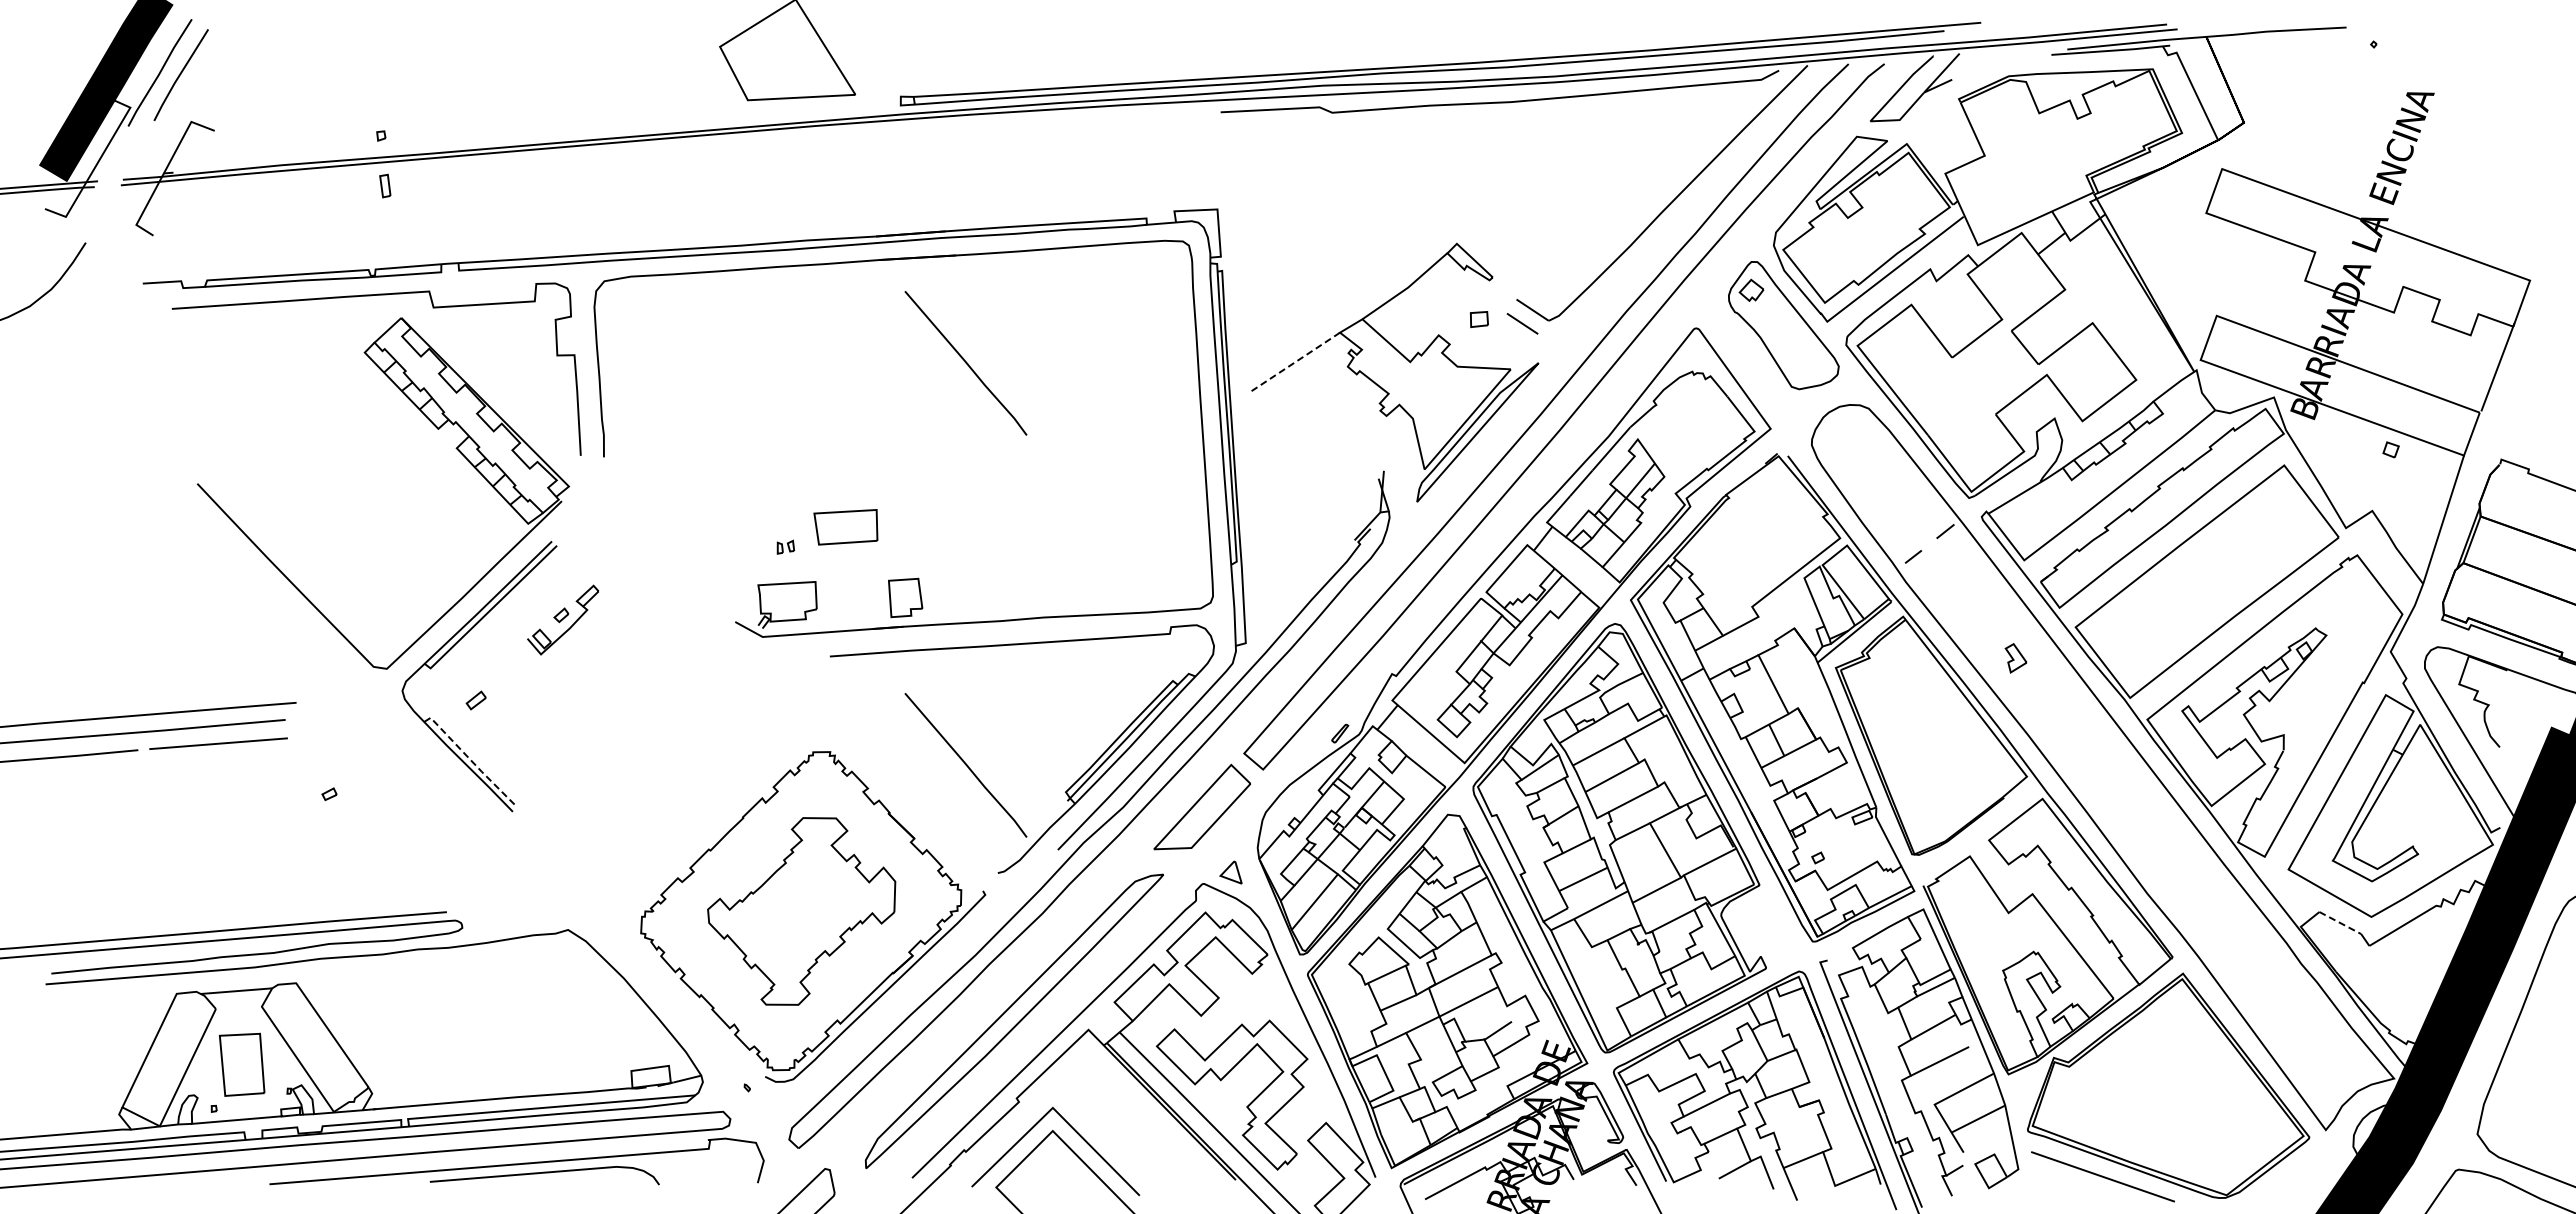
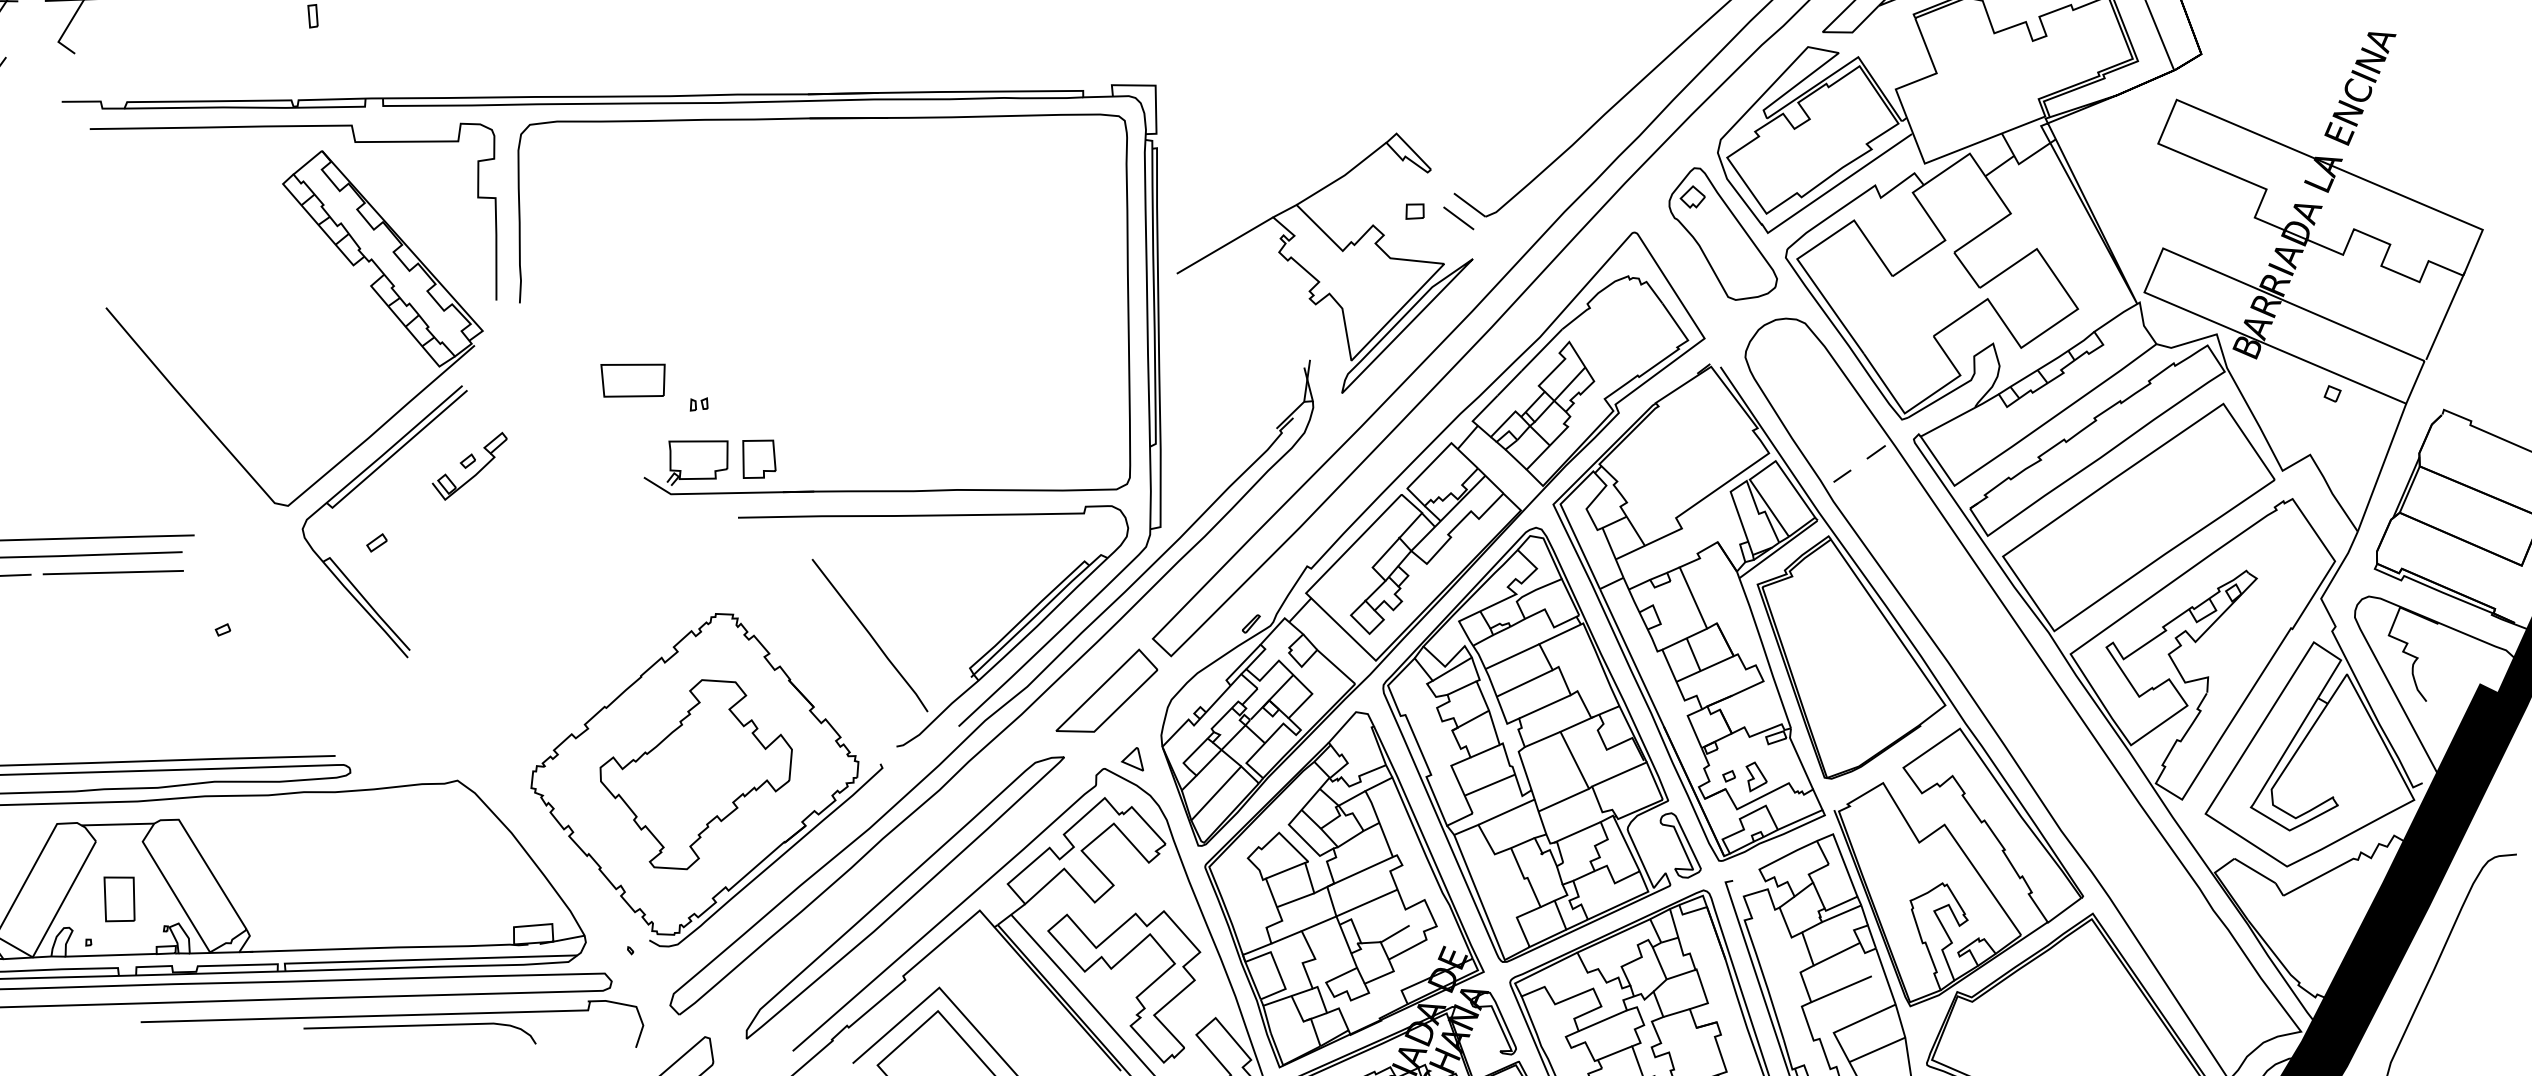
line: (965, 363) -> (891, 228), removed
line: (1294, 363) -> (1225, 246), dashed -> solid
part: (845, 527) -> (632, 380), moved
part: (905, 597) -> (759, 458), moved
part: (2015, 658) -> (1755, 777), moved
line: (469, 758) -> (366, 601), dashed -> solid
line: (2340, 923) -> (2255, 871), dashed -> solid
part: (1774, 928) -> (1681, 845), added
part: (241, 1064) -> (118, 899), size x0.71

